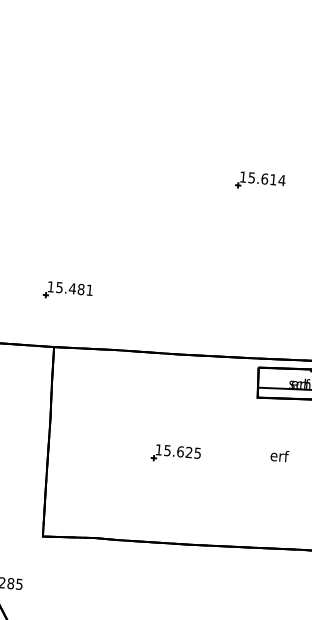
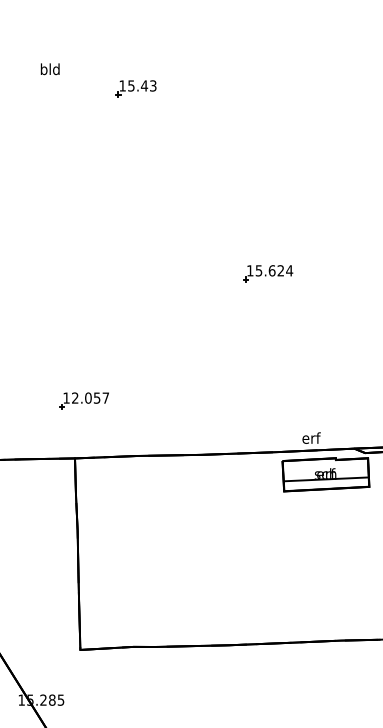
text: (273, 179) -> (280, 270), 15.614 -> 15.624
text: (74, 288) -> (90, 397), 15.481 -> 12.057
part: (175, 454) -> (206, 555), removed
text: (279, 455) -> (311, 437), moved

